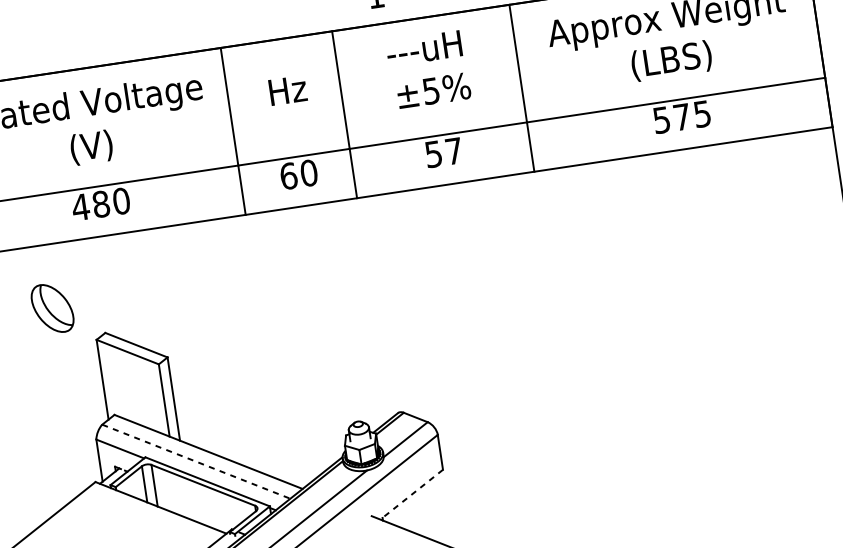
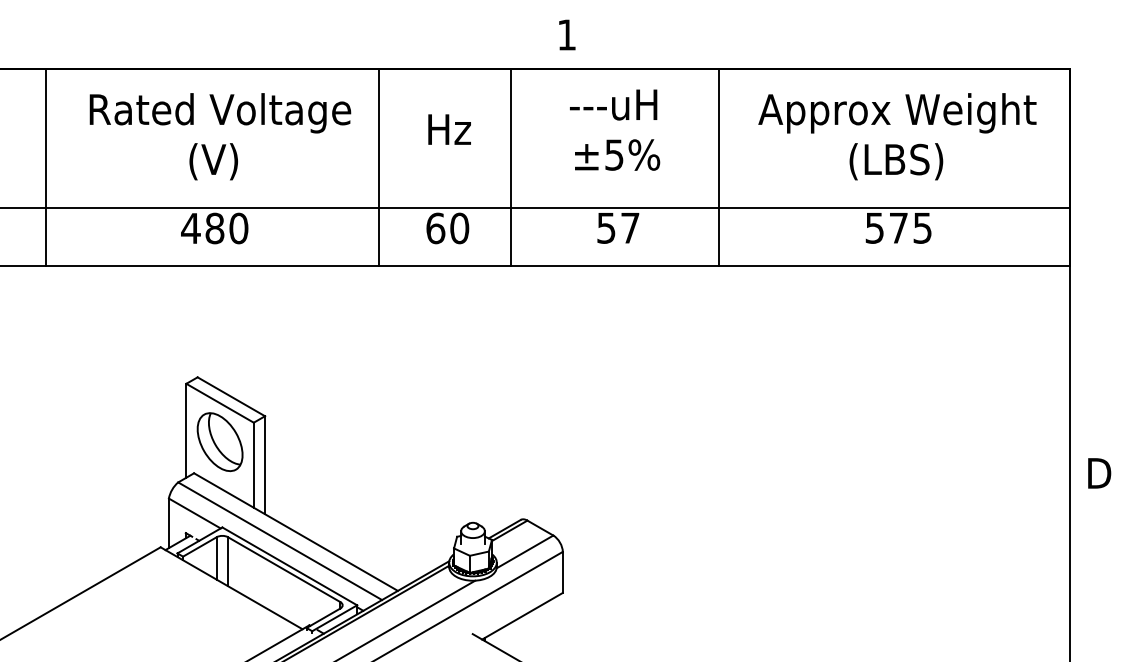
part: (52, 308) -> (219, 442), moved
line: (196, 461) -> (280, 541), dashed -> solid
line: (411, 494) -> (522, 616), dashed -> solid

